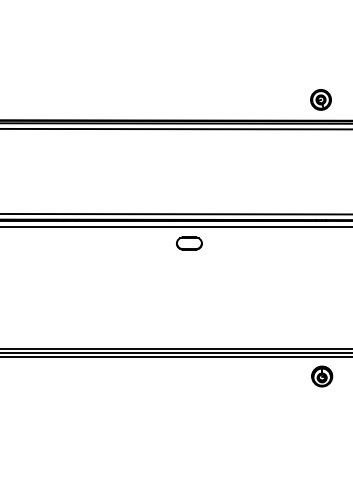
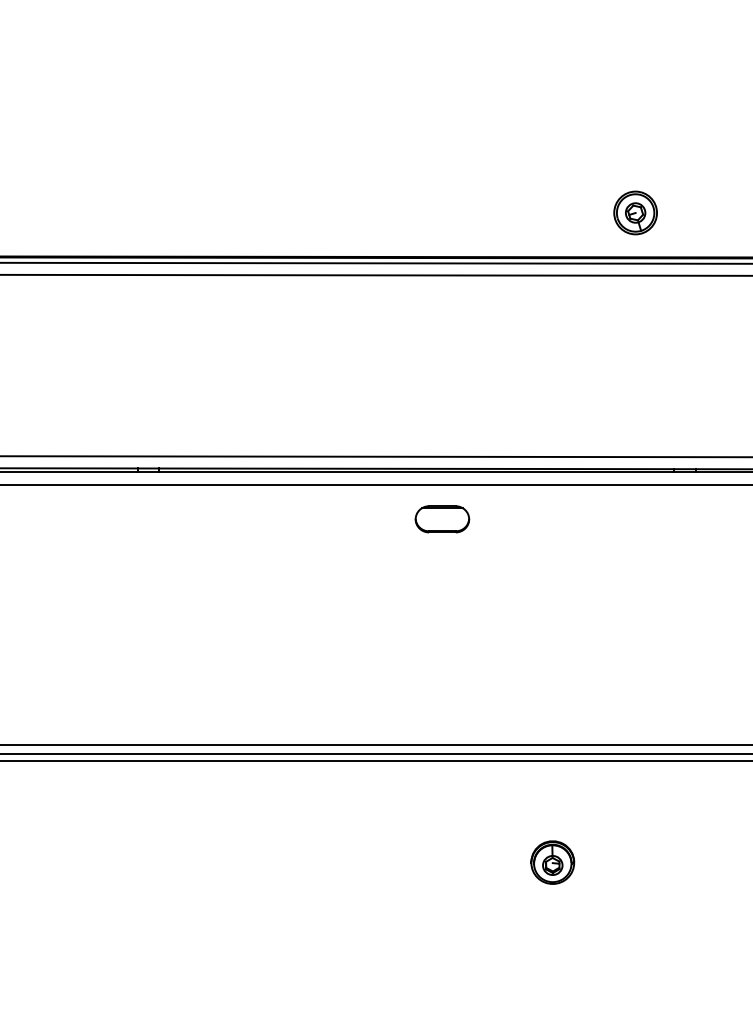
part: (320, 99) -> (634, 212), moved
part: (189, 243) -> (442, 519), moved
part: (322, 376) -> (553, 862), moved

